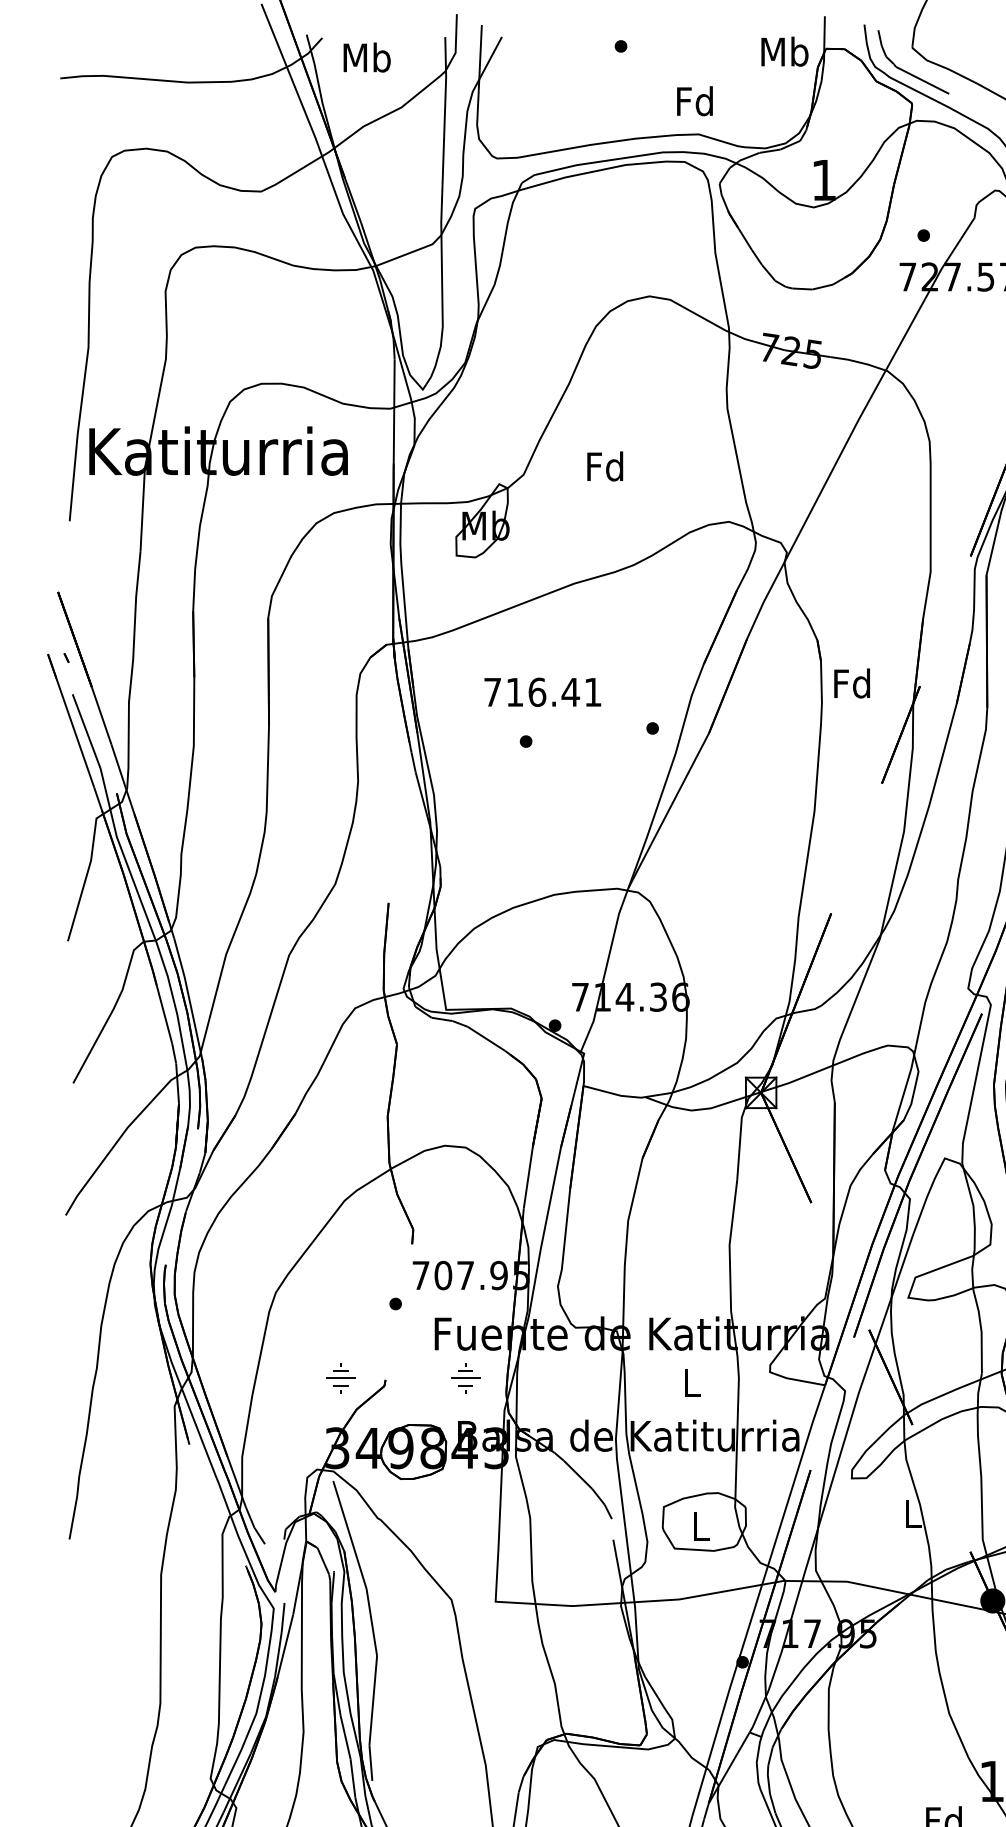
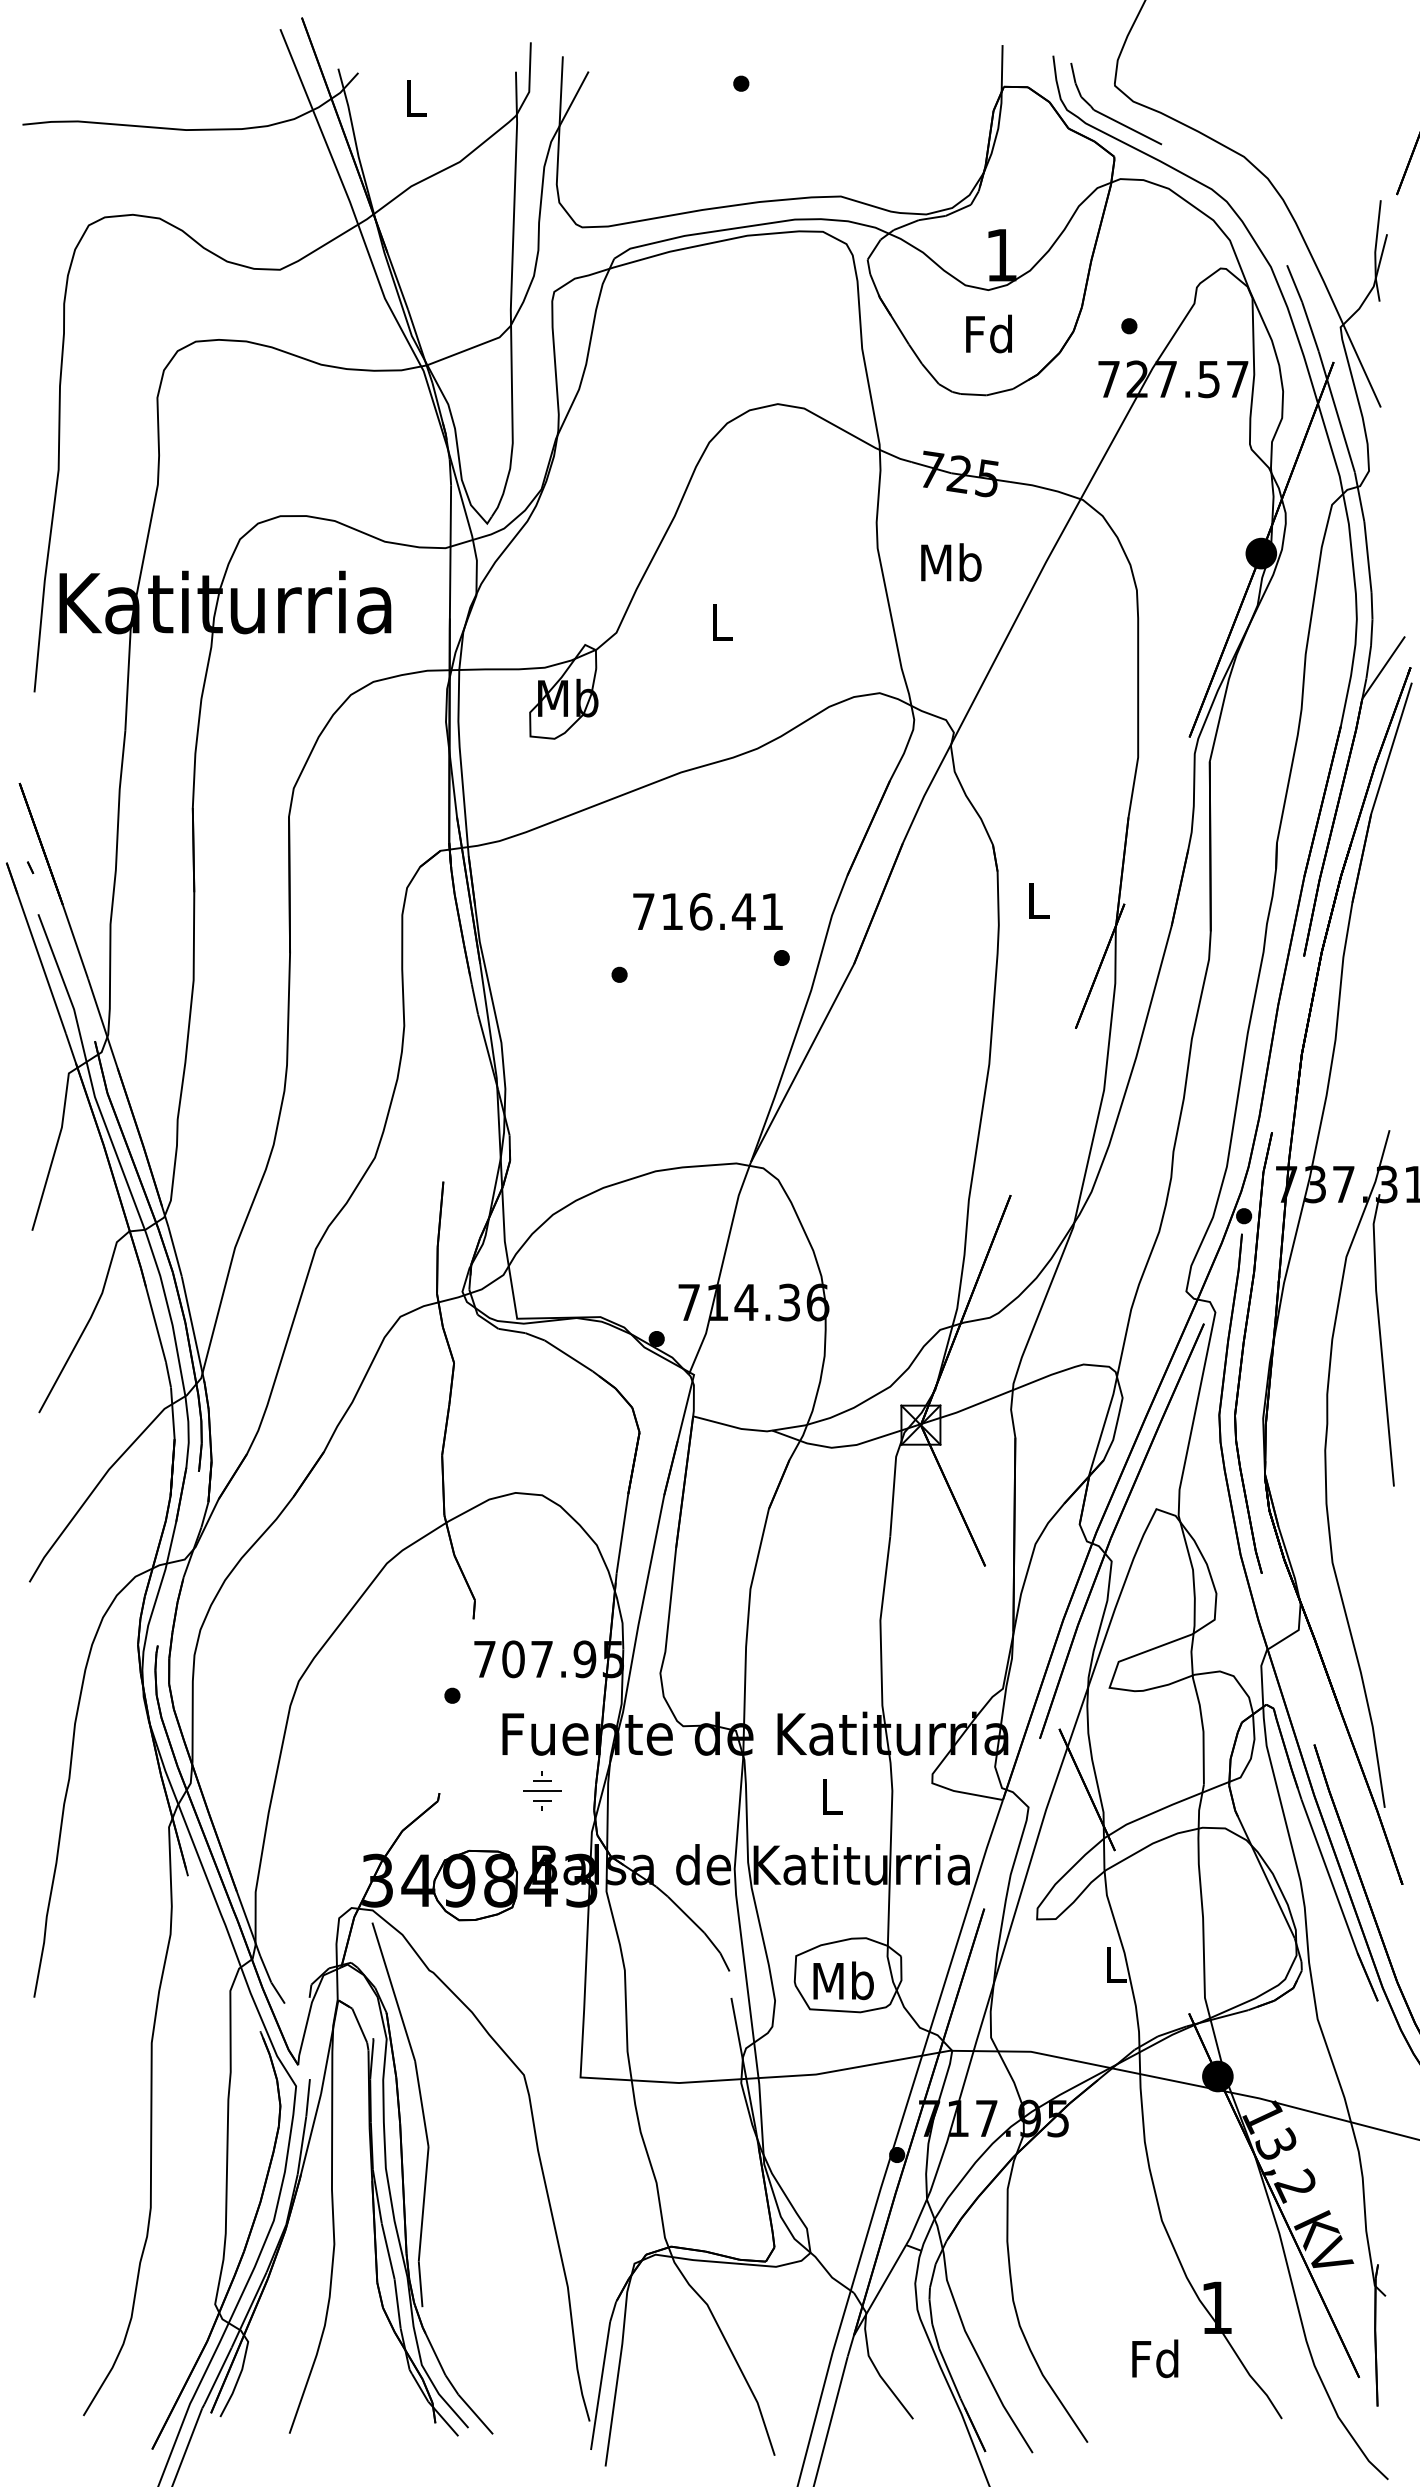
text: (785, 51) -> (951, 562), moved
text: (366, 57) -> (415, 97), Mb -> L
text: (694, 100) -> (988, 333), moved
text: (604, 465) -> (720, 621), Fd -> L
text: (852, 683) -> (1037, 900), Fd -> L
text: (542, 692) -> (707, 911), moved
part: (341, 1377) -> (382, 1790), removed
text: (700, 1526) -> (843, 1980), L -> Mb

